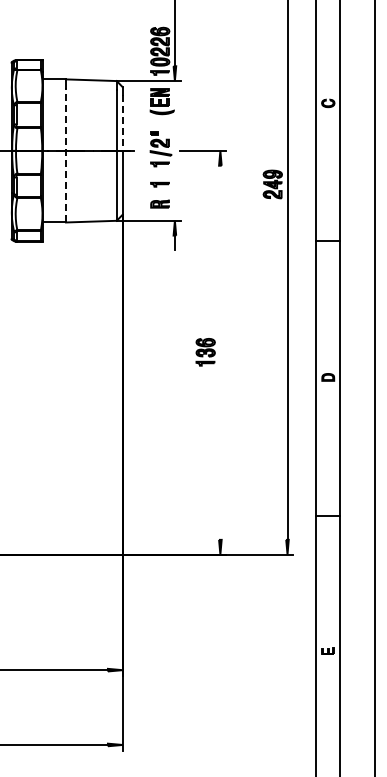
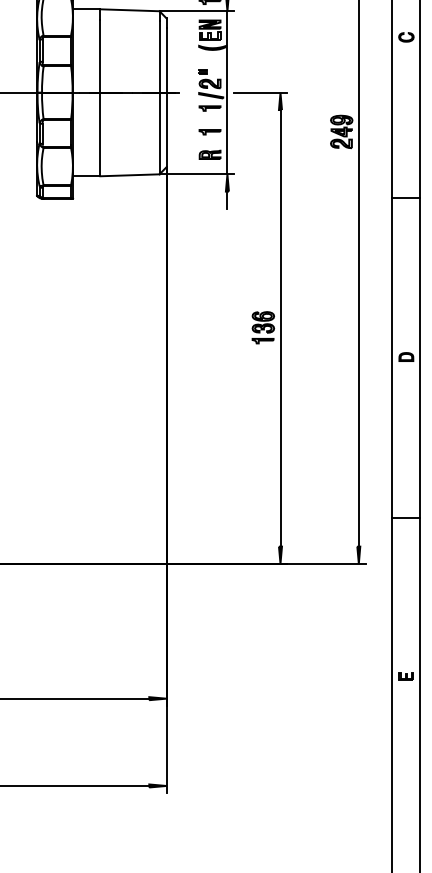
line: (122, 122) -> (166, 59), dashed -> solid
line: (174, 150) -> (226, 92), added
line: (66, 154) -> (100, 96), dashed -> solid
line: (220, 352) -> (280, 328), added

